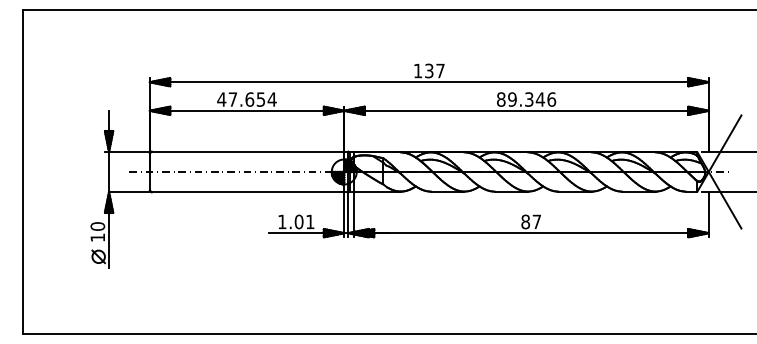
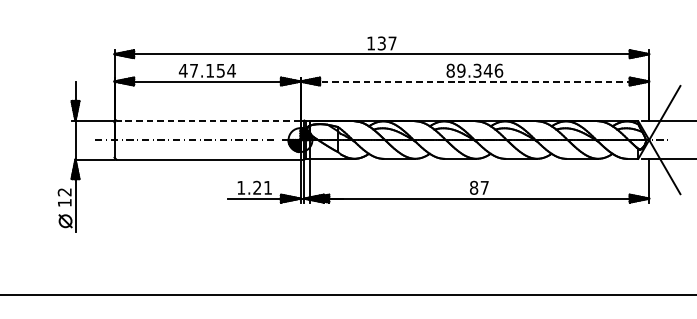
text: (249, 99) -> (209, 70), 47.654 -> 47.154
line: (527, 110) -> (475, 81), solid -> dashed
line: (247, 151) -> (207, 120), solid -> dashed
text: (298, 221) -> (256, 187), 1.01 -> 1.21
text: (97, 226) -> (64, 192), 10 -> 12

